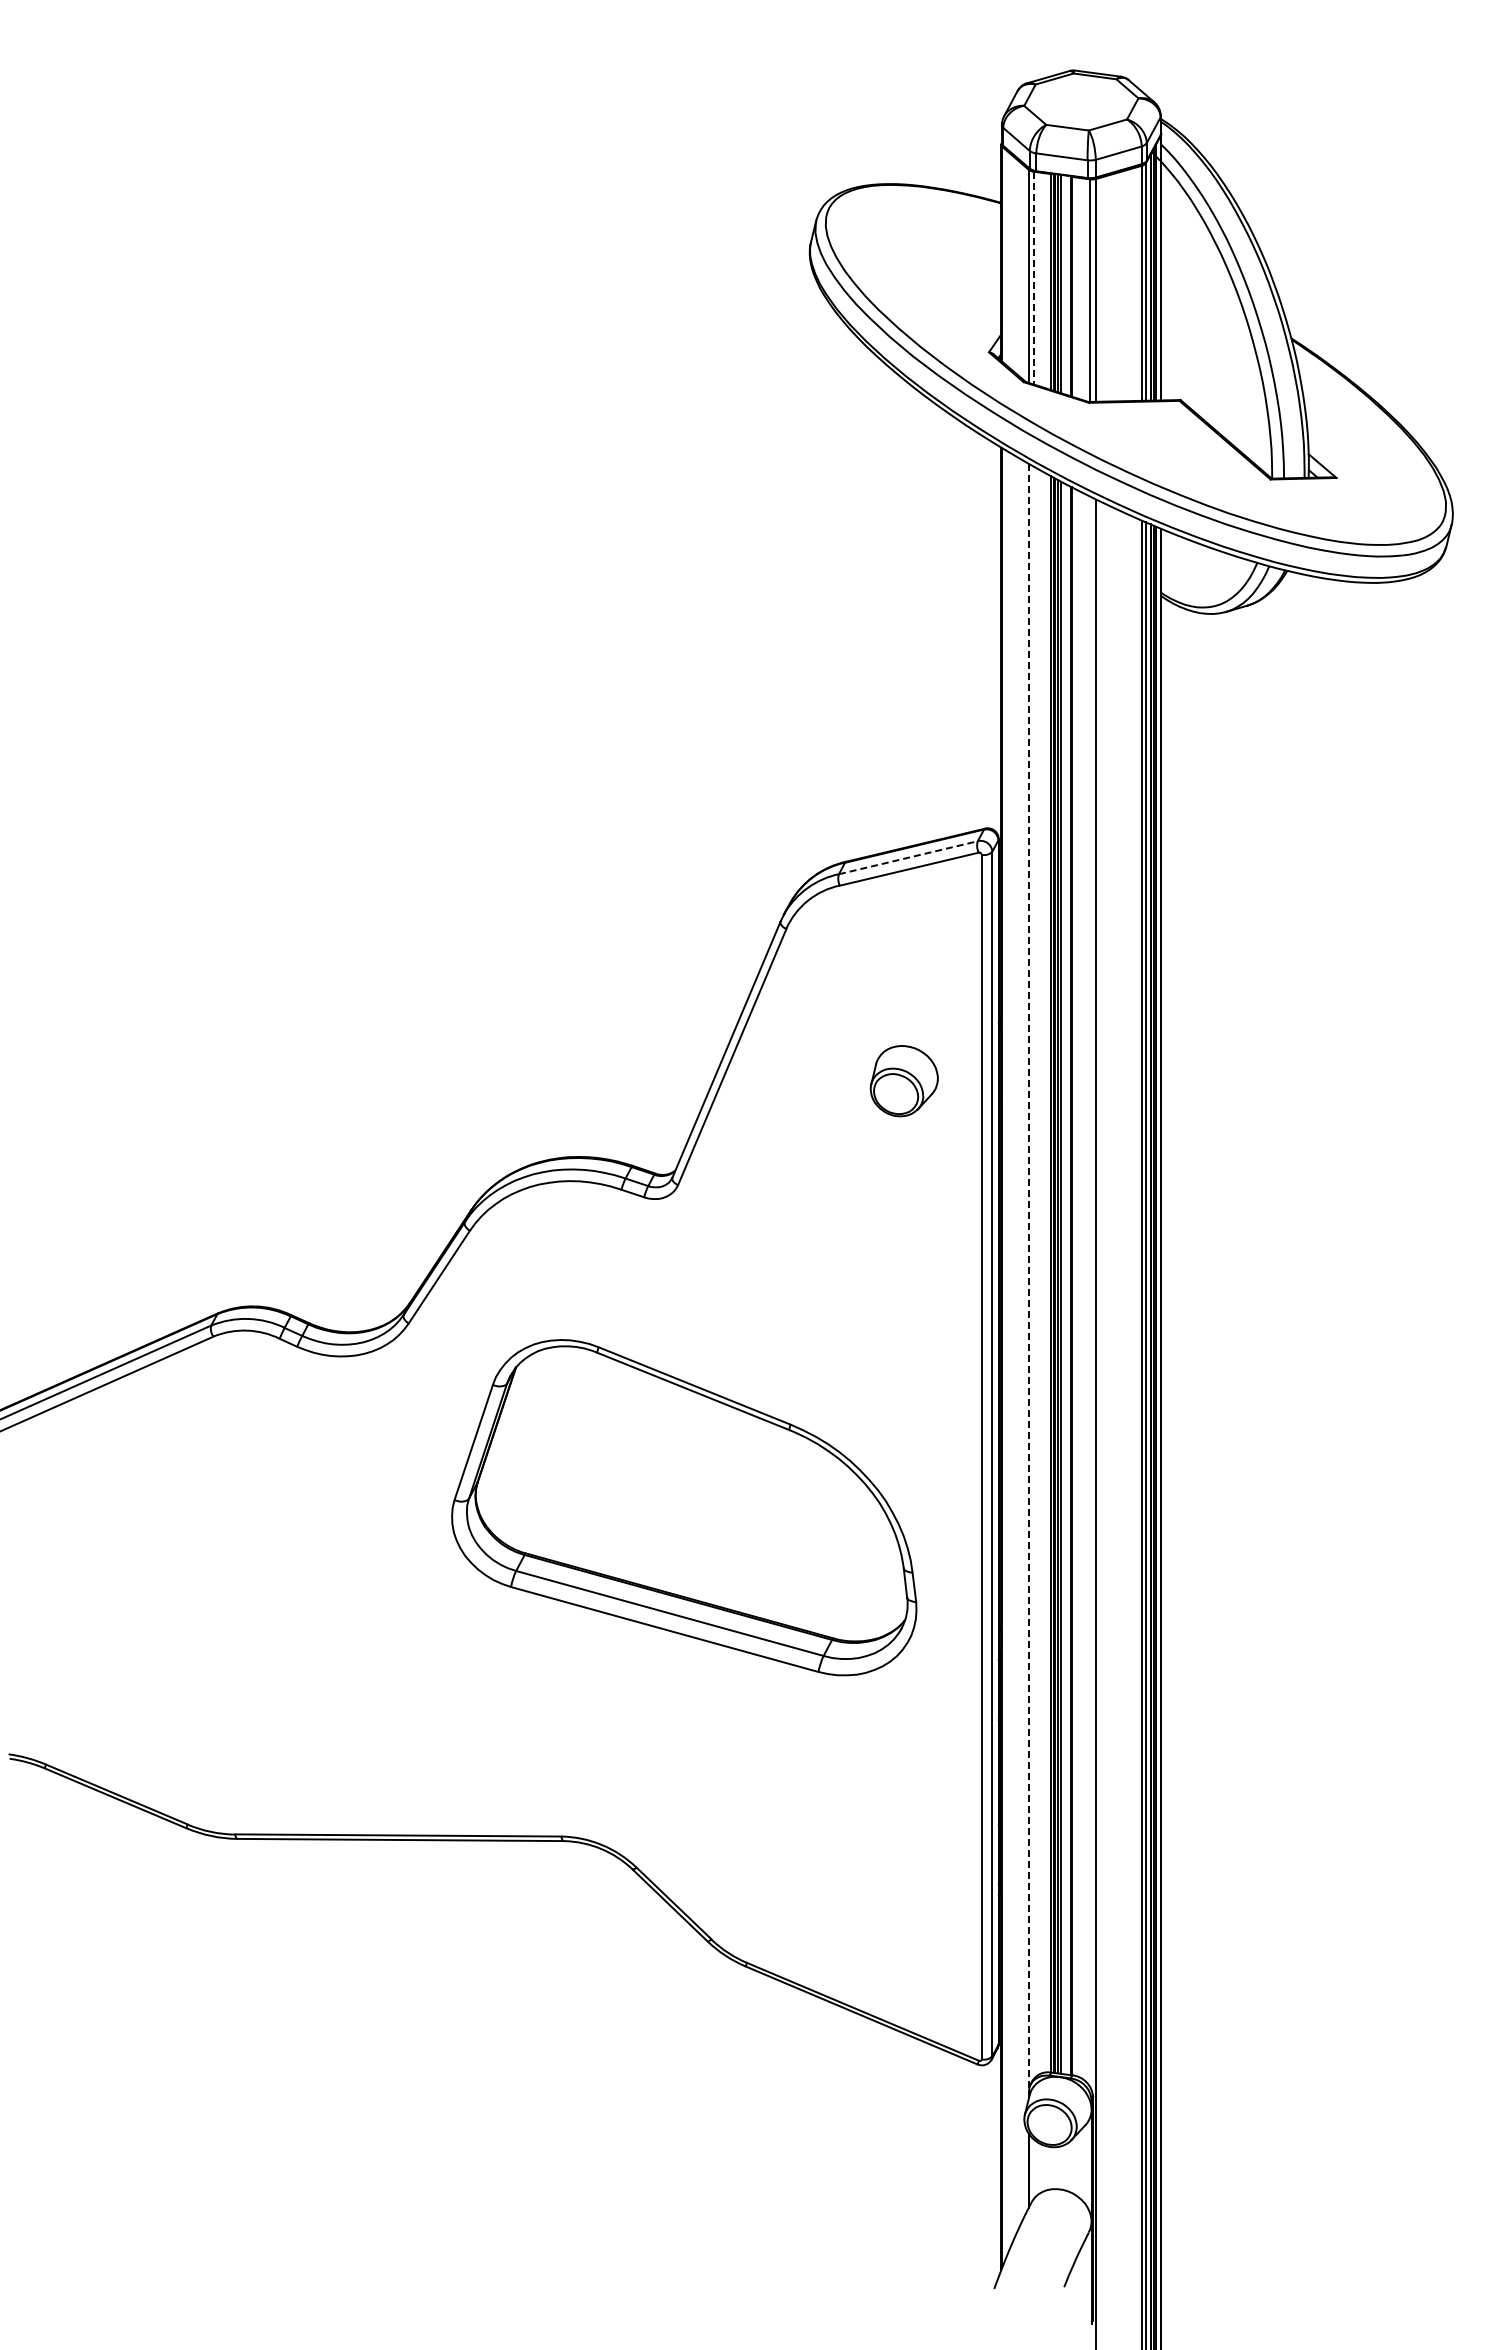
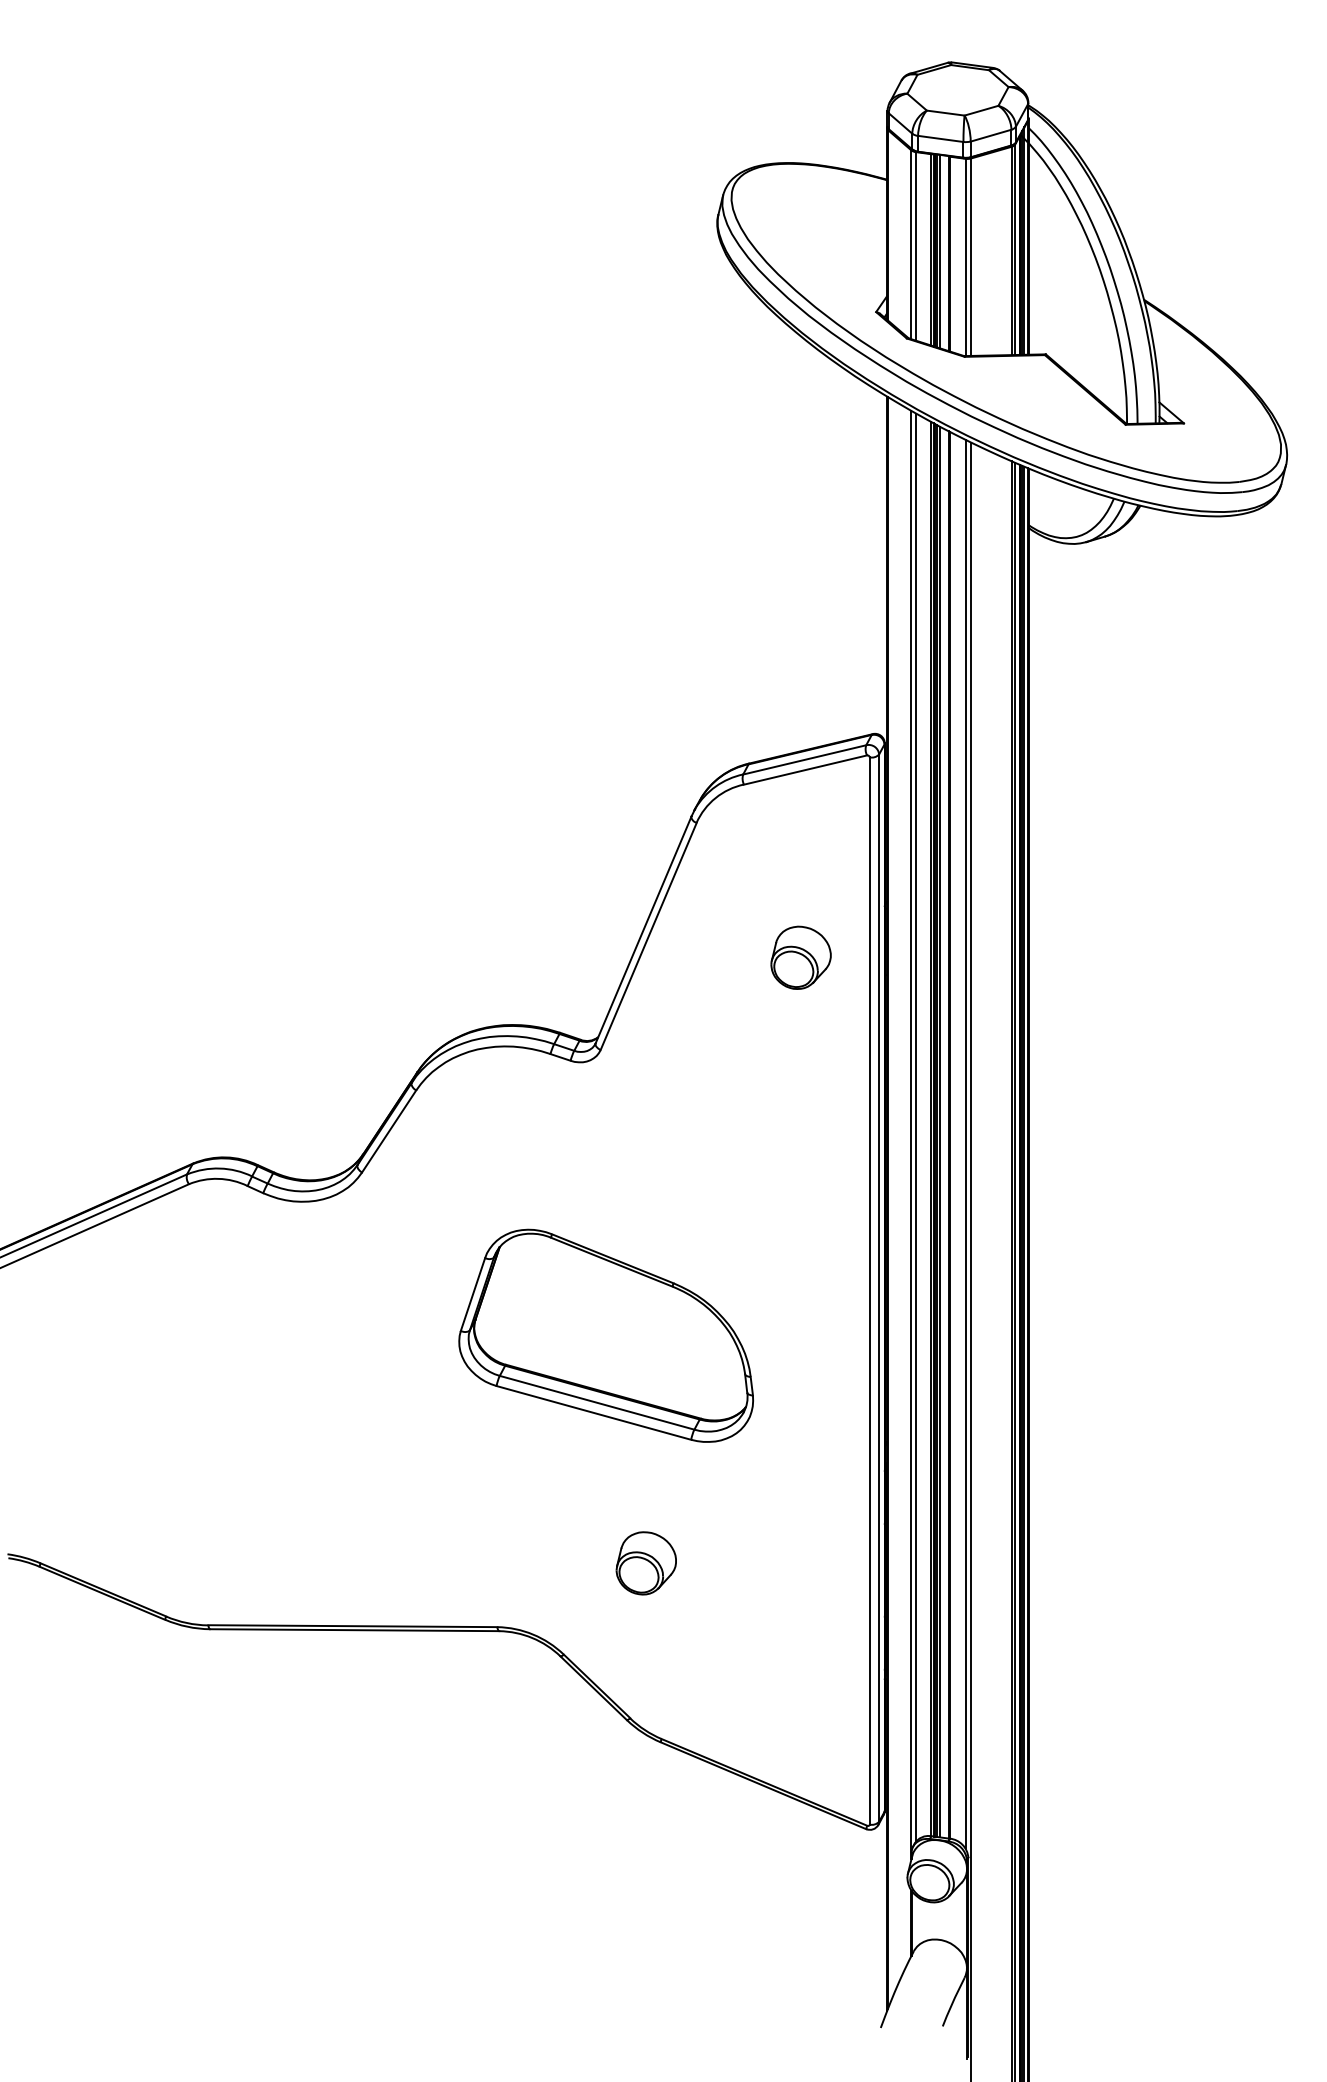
line: (1034, 278) -> (916, 246), dashed -> solid
line: (908, 857) -> (804, 759), dashed -> solid
line: (1034, 1272) -> (916, 1127), added
line: (1028, 1281) -> (911, 1135), dashed -> solid
line: (1089, 1291) -> (965, 1144), added
part: (684, 1507) -> (606, 1335), size x0.71
part: (729, 1764) -> (646, 1563), added

